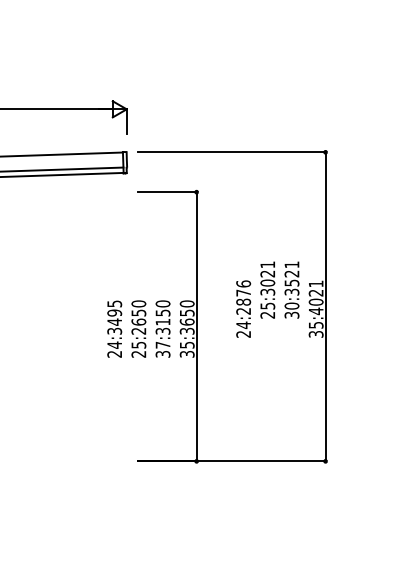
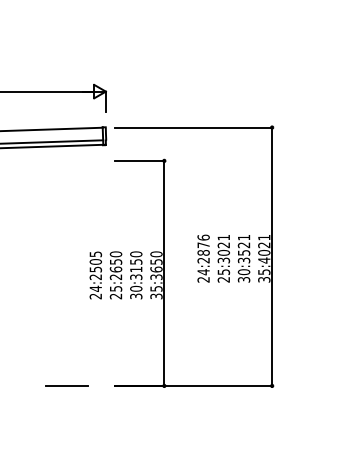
text: (279, 289) -> (233, 258), moved
text: (114, 322) -> (95, 269), 24:3495 -> 24:2505
text: (163, 344) -> (136, 288), 37:3150 -> 30:3150
line: (79, 460) -> (66, 385), added

